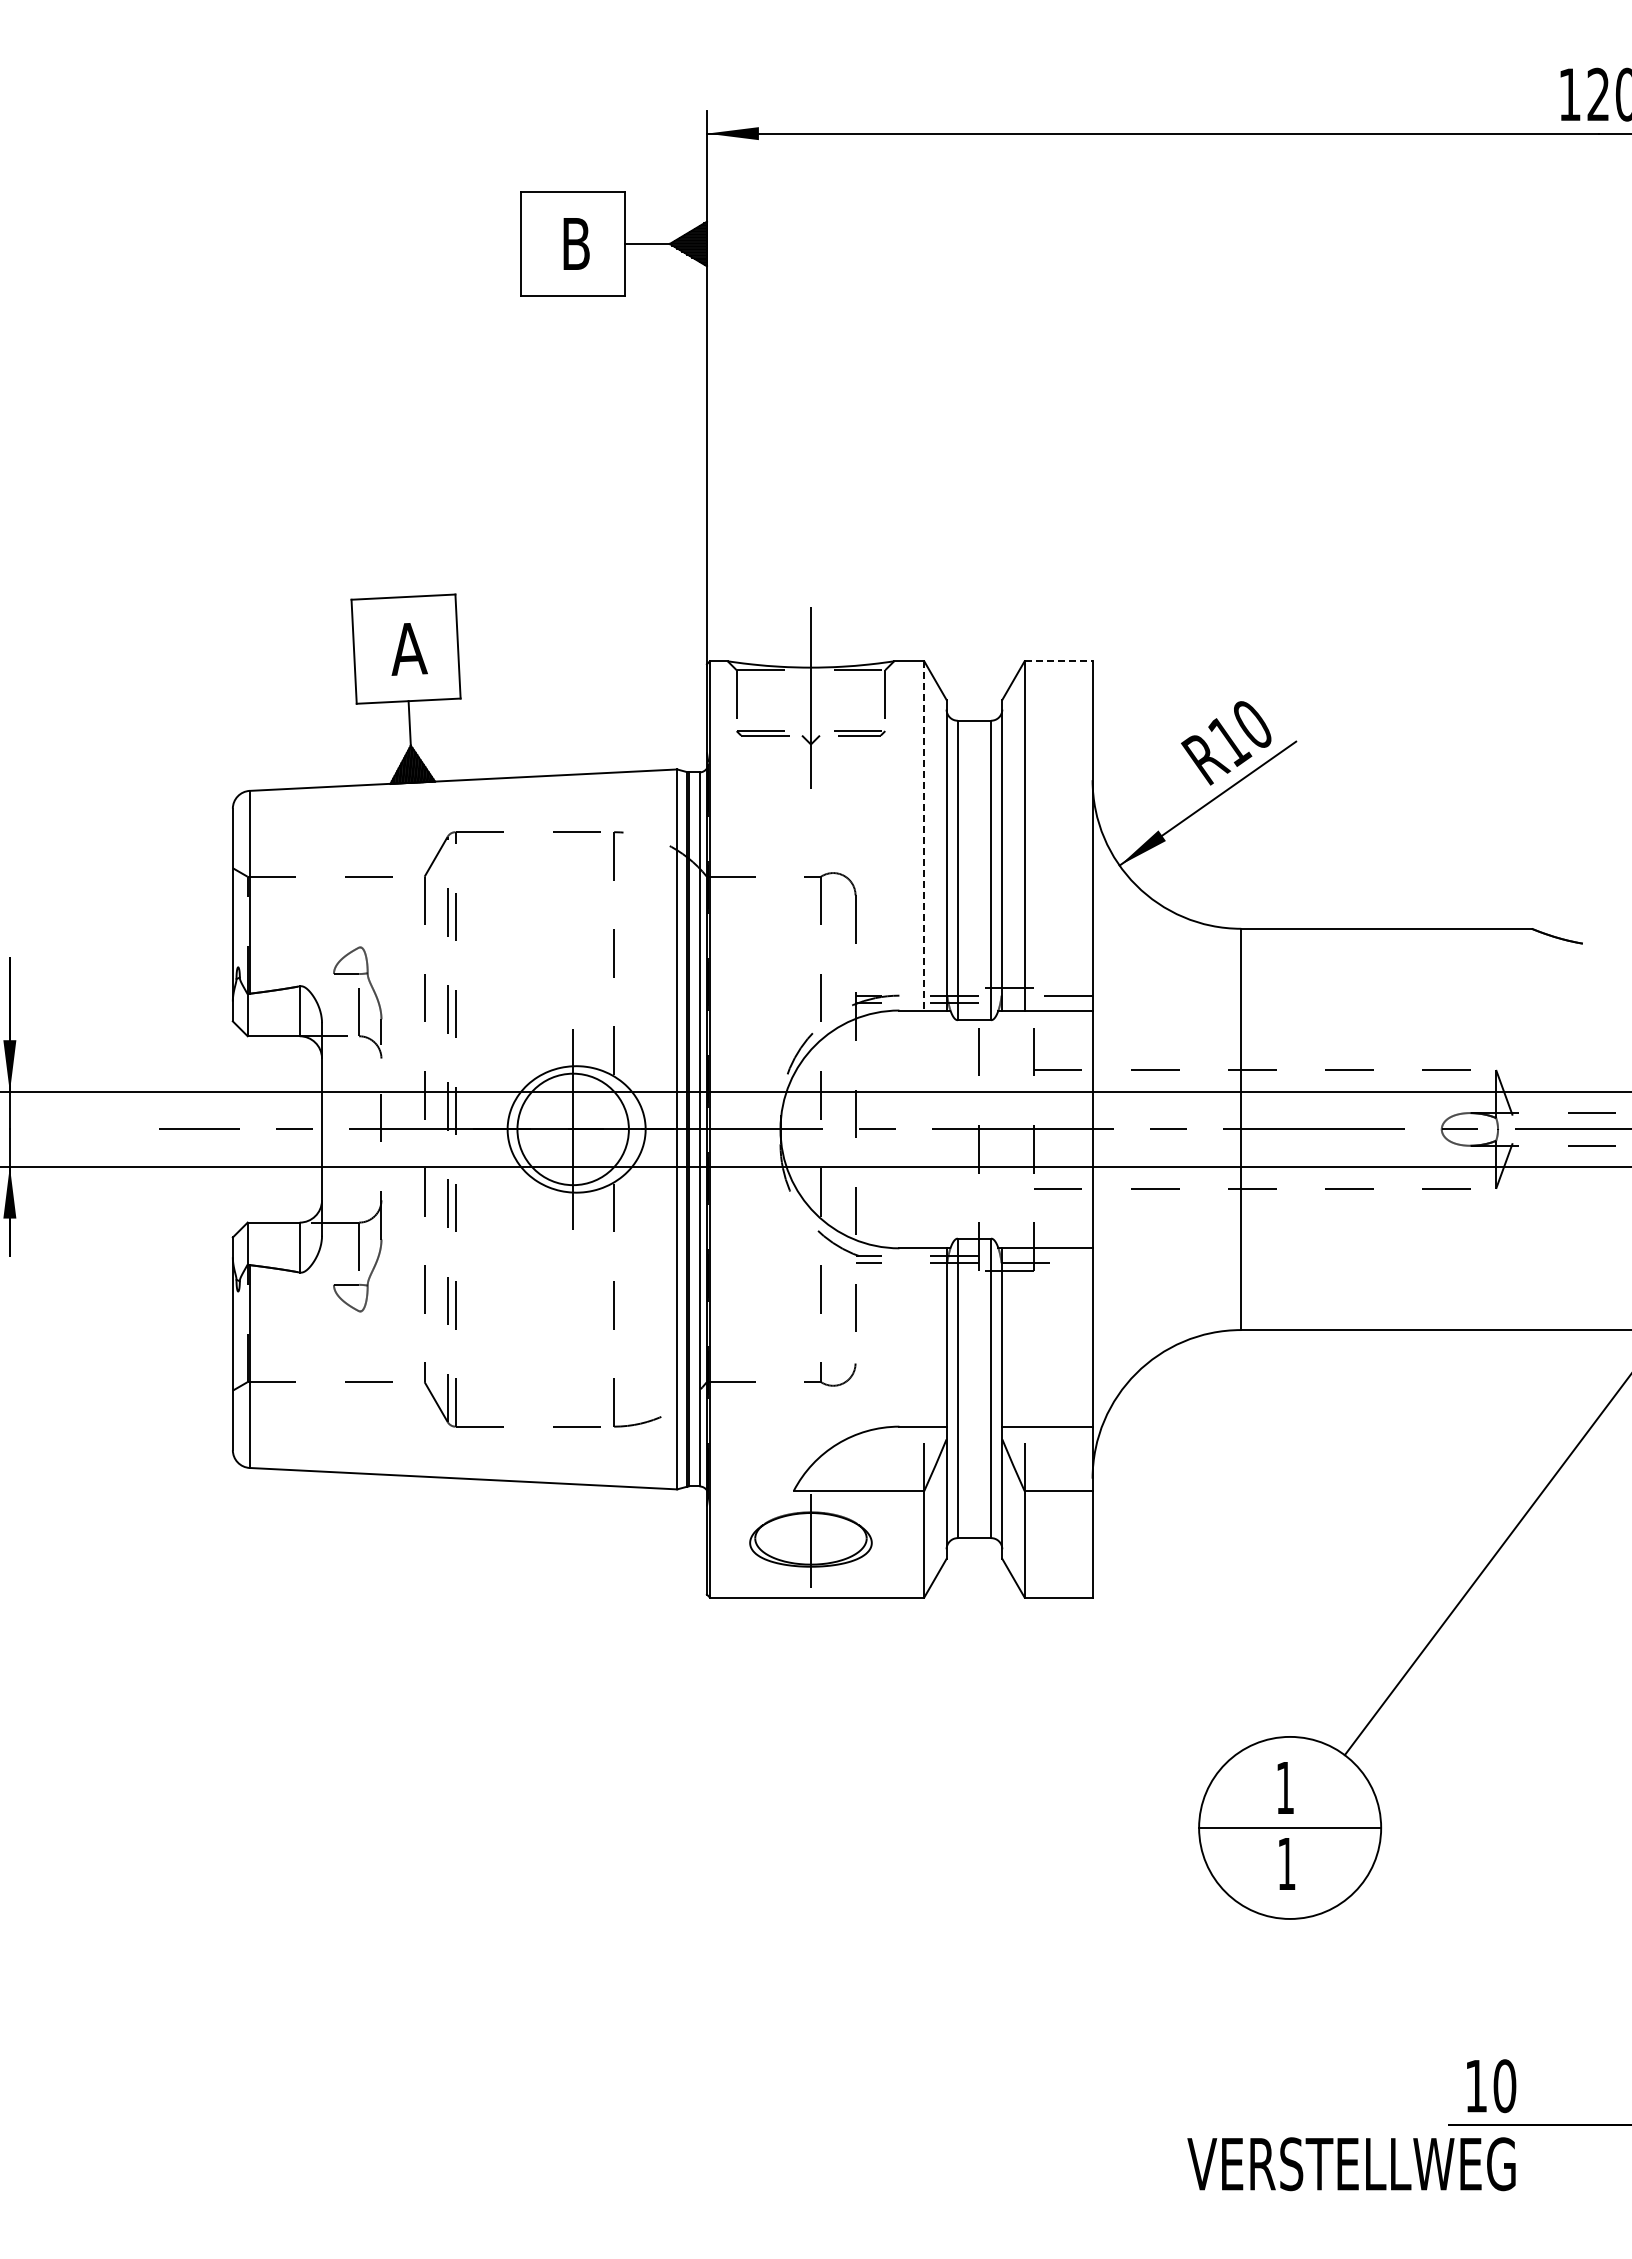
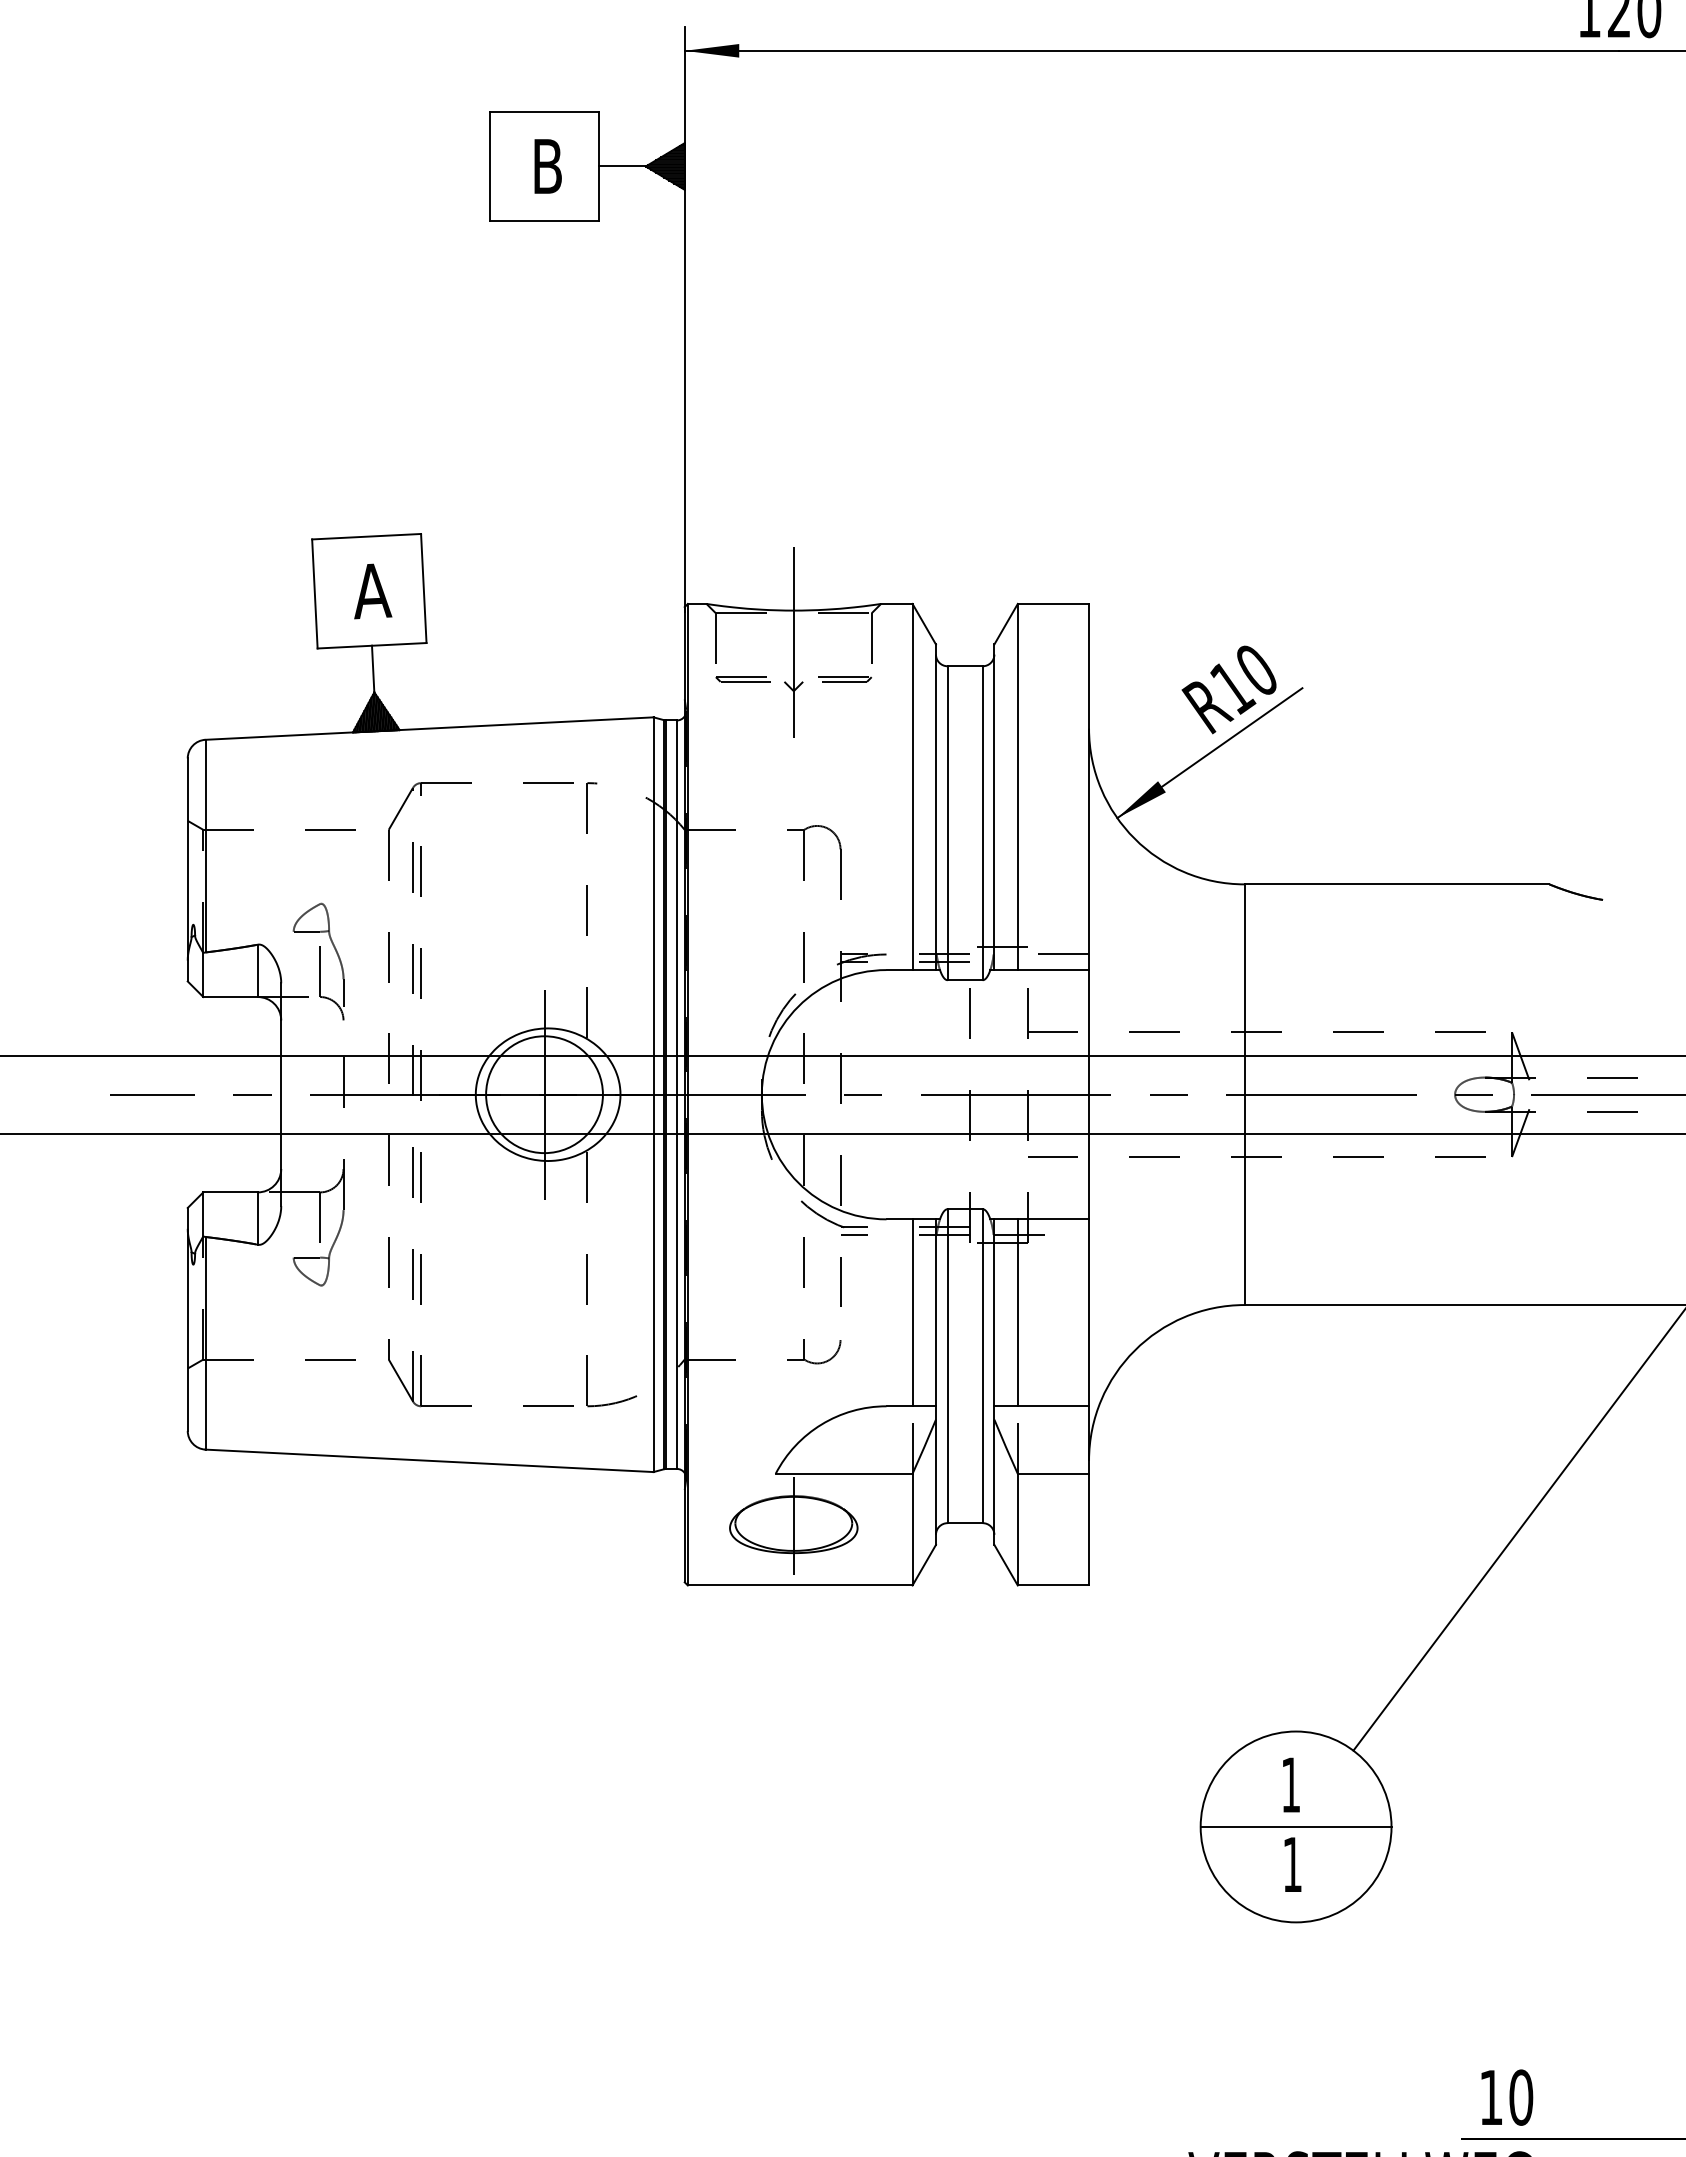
line: (1058, 661) -> (1053, 604), dashed -> solid
line: (924, 835) -> (912, 786), dashed -> solid
line: (924, 1337) -> (912, 1312), added
line: (1024, 1337) -> (1017, 1312), added

